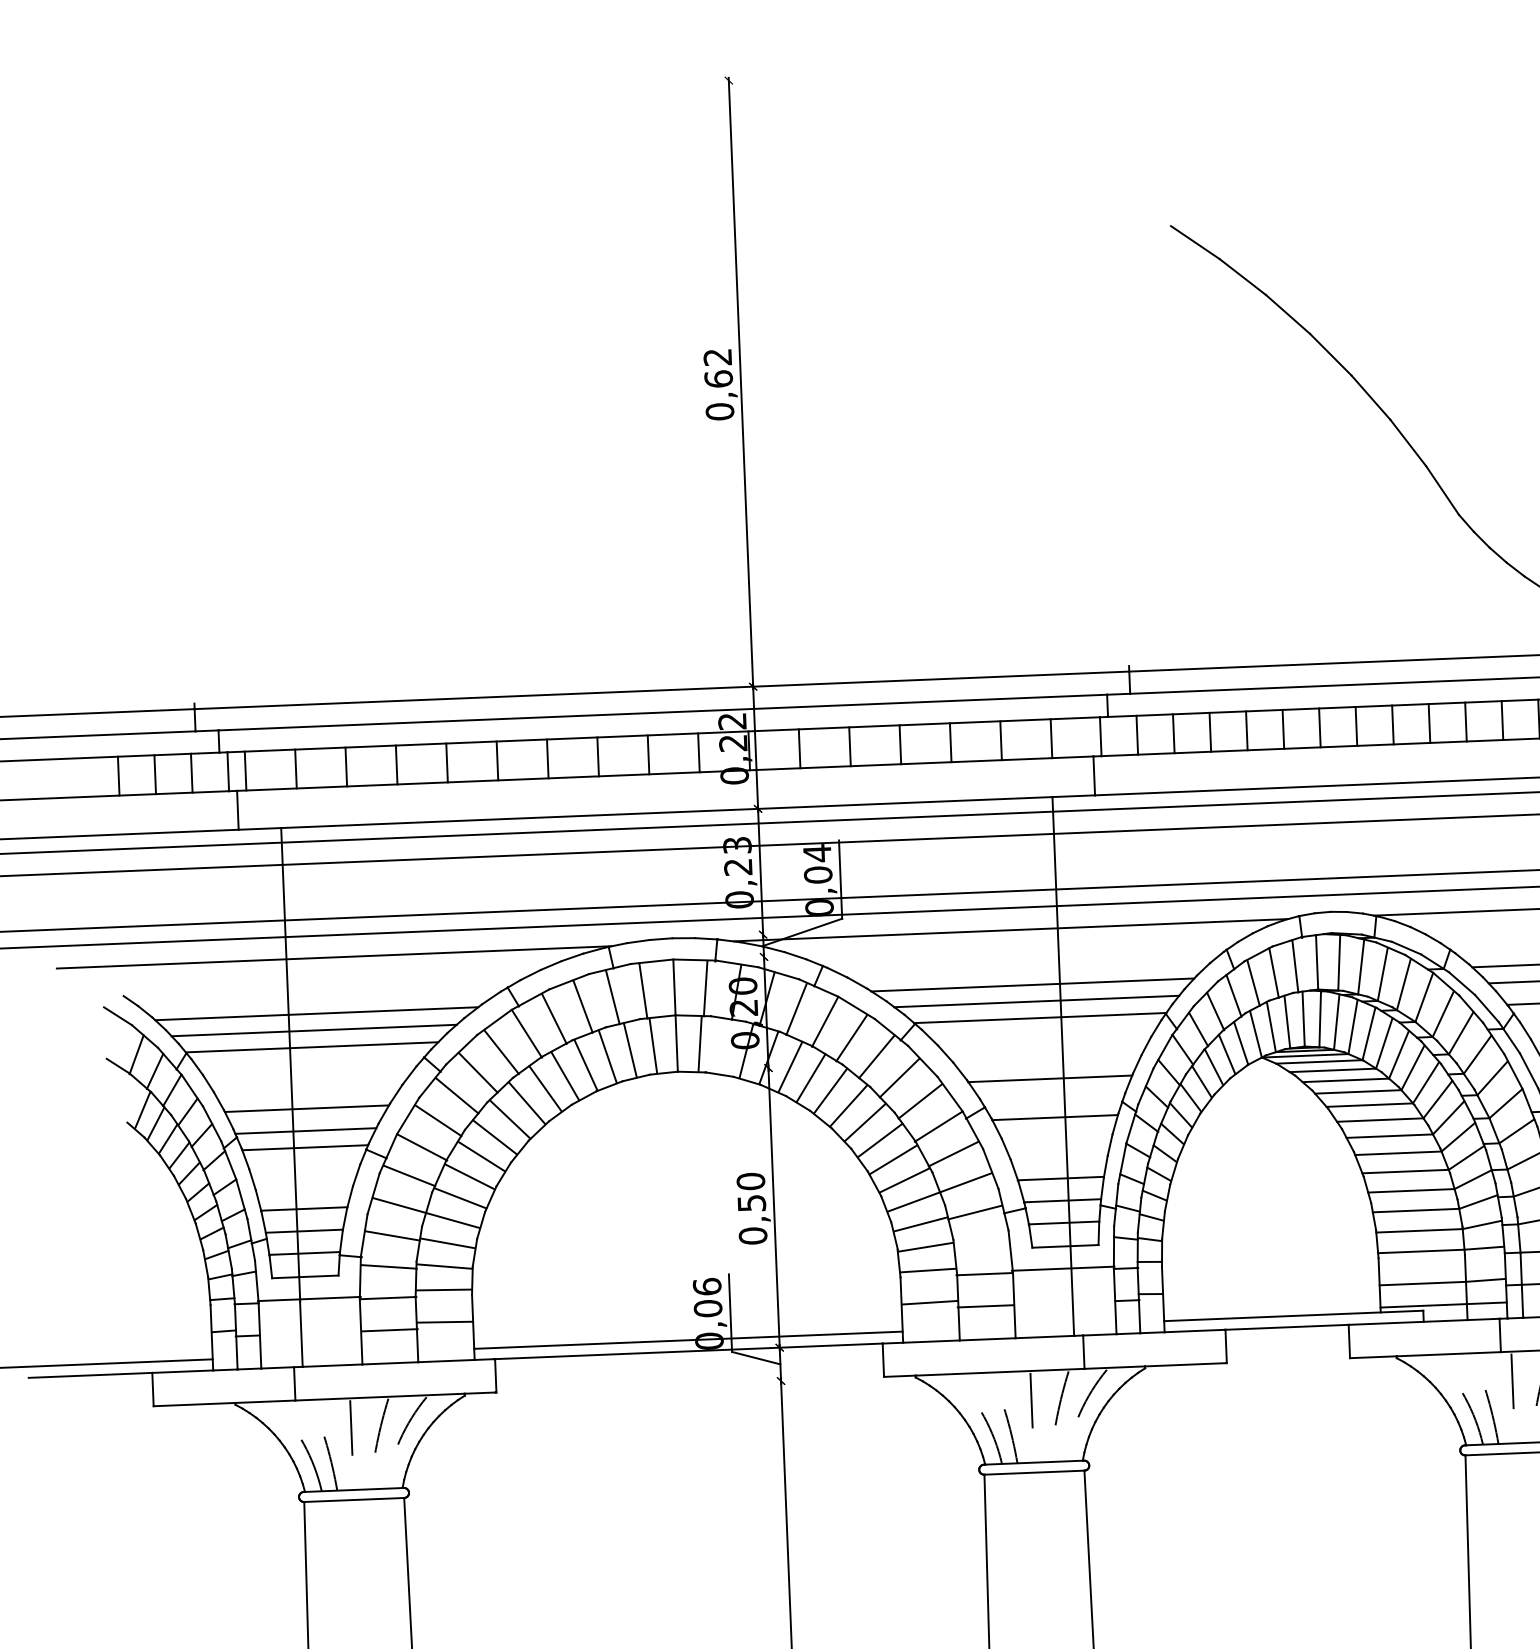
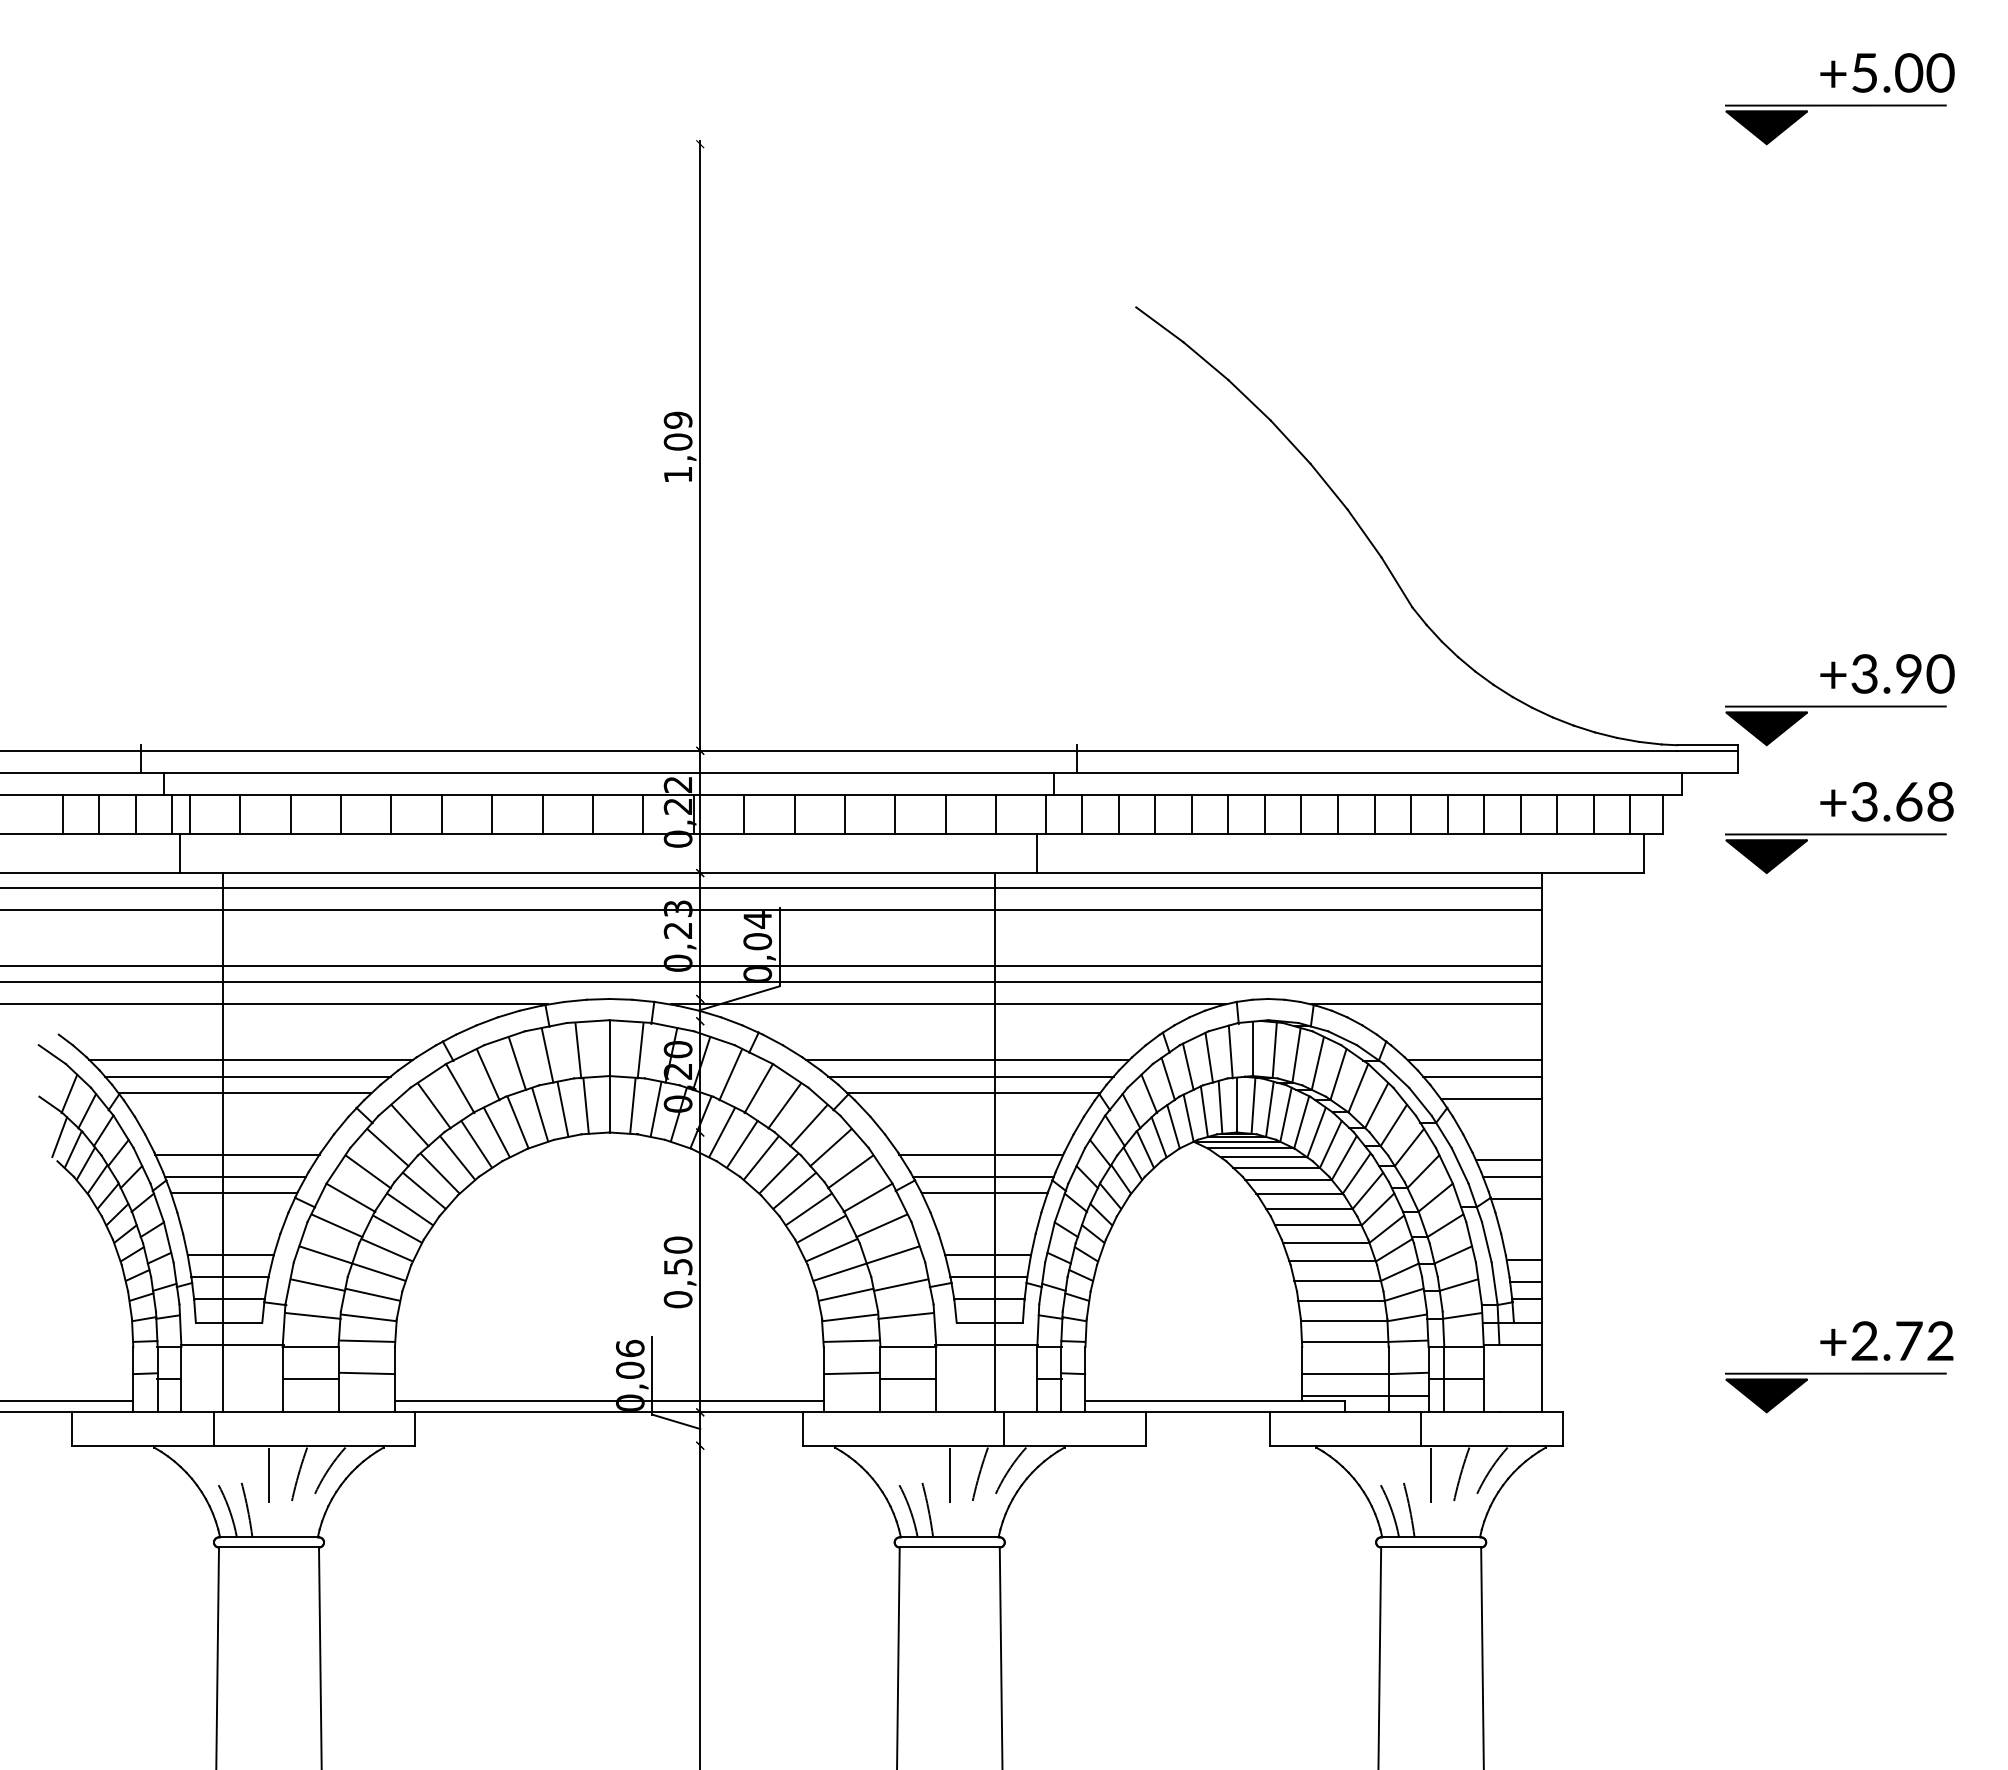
text: (718, 384) -> (677, 447), 0,62 -> 1,09
line: (722, 1045) -> (655, 1108), added
line: (128, 1098) -> (59, 1137), added
line: (1052, 1100) -> (982, 1176), added
line: (980, 1242) -> (905, 1315), added

